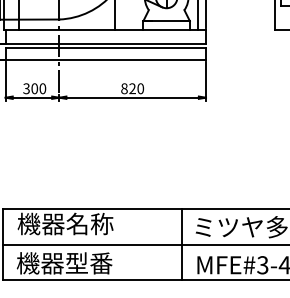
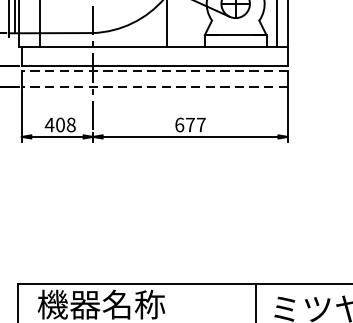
line: (105, 48) -> (154, 71), solid -> dashed
line: (105, 59) -> (154, 86), solid -> dashed
text: (34, 88) -> (60, 124), 300 -> 408
text: (132, 88) -> (190, 124), 820 -> 677

